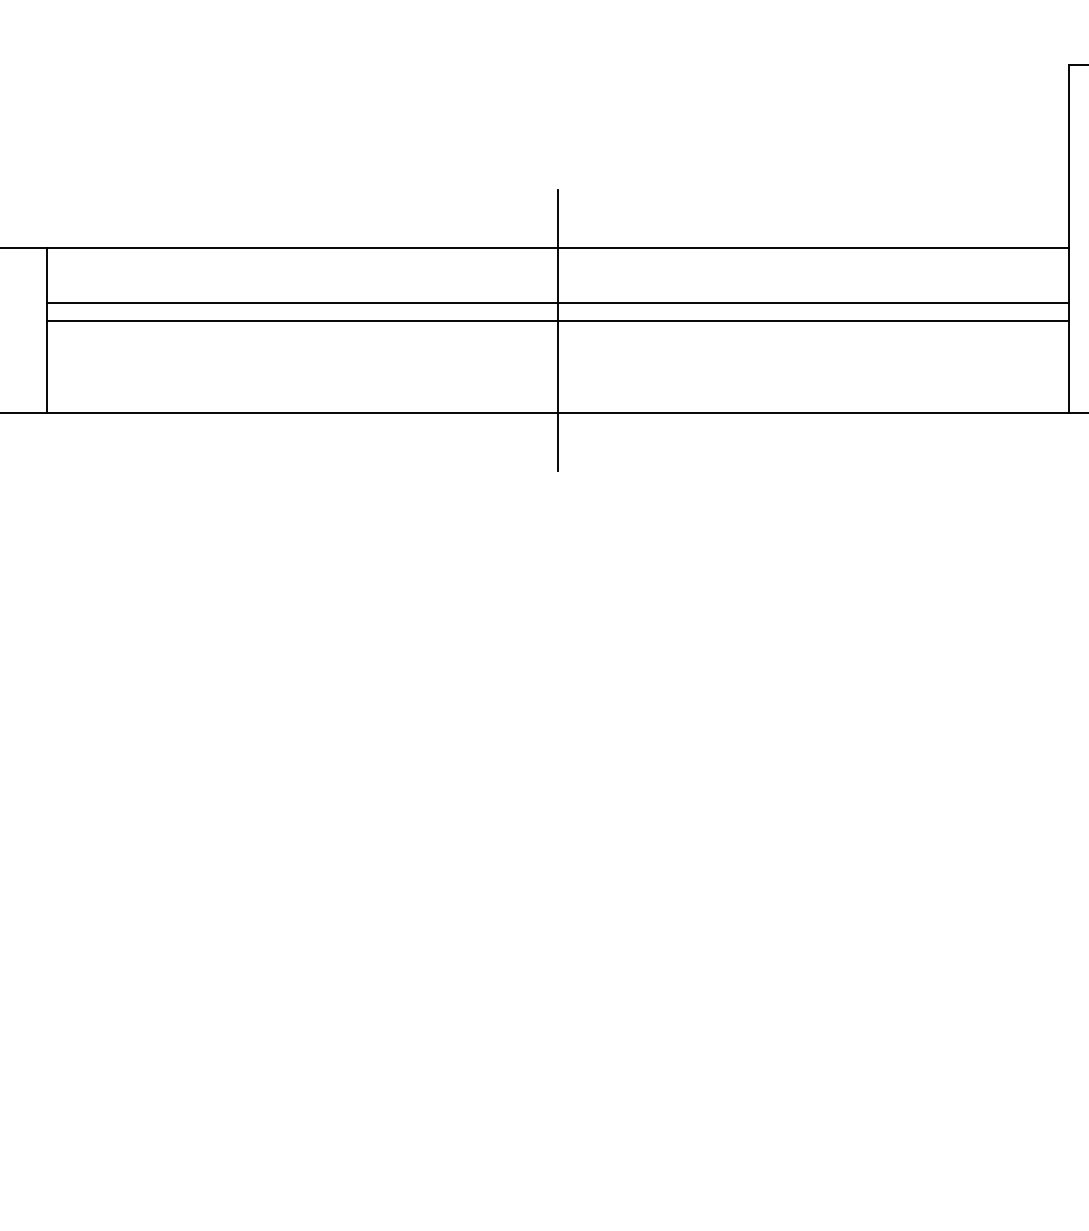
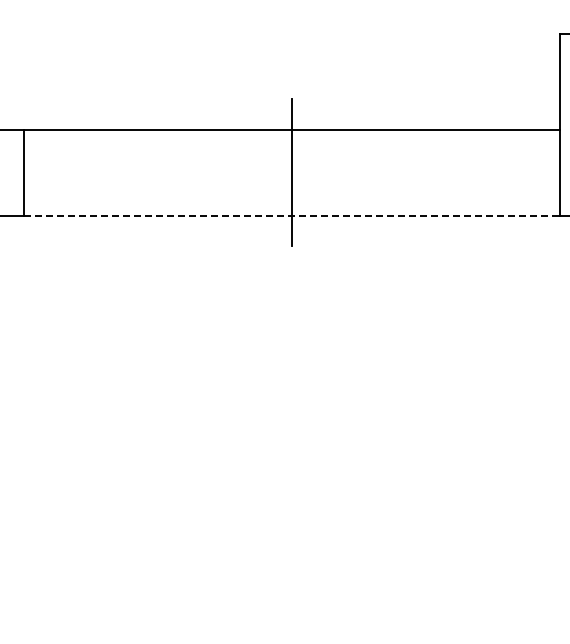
line: (556, 303) -> (291, 158), removed
line: (556, 320) -> (291, 167), removed
line: (558, 411) -> (292, 215), solid -> dashed

